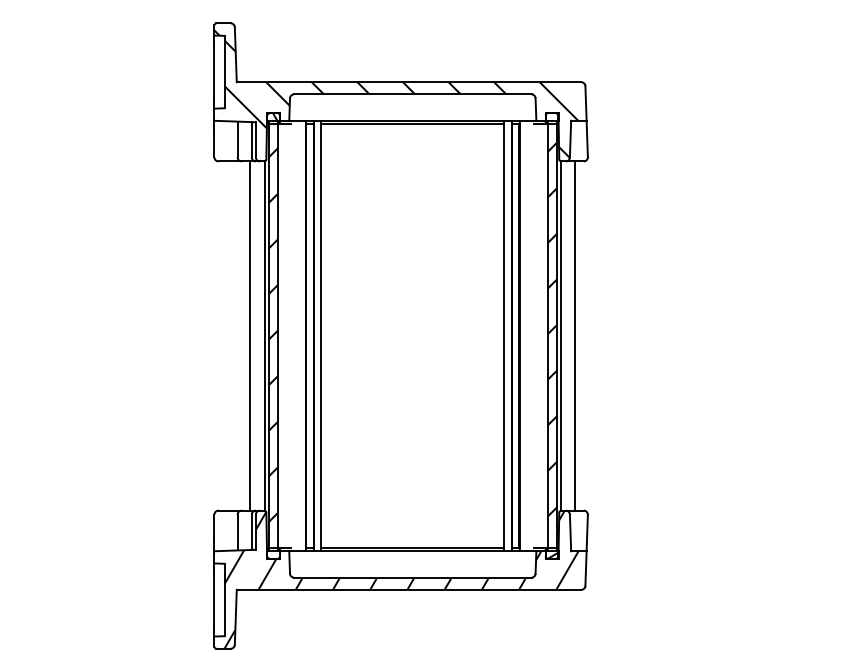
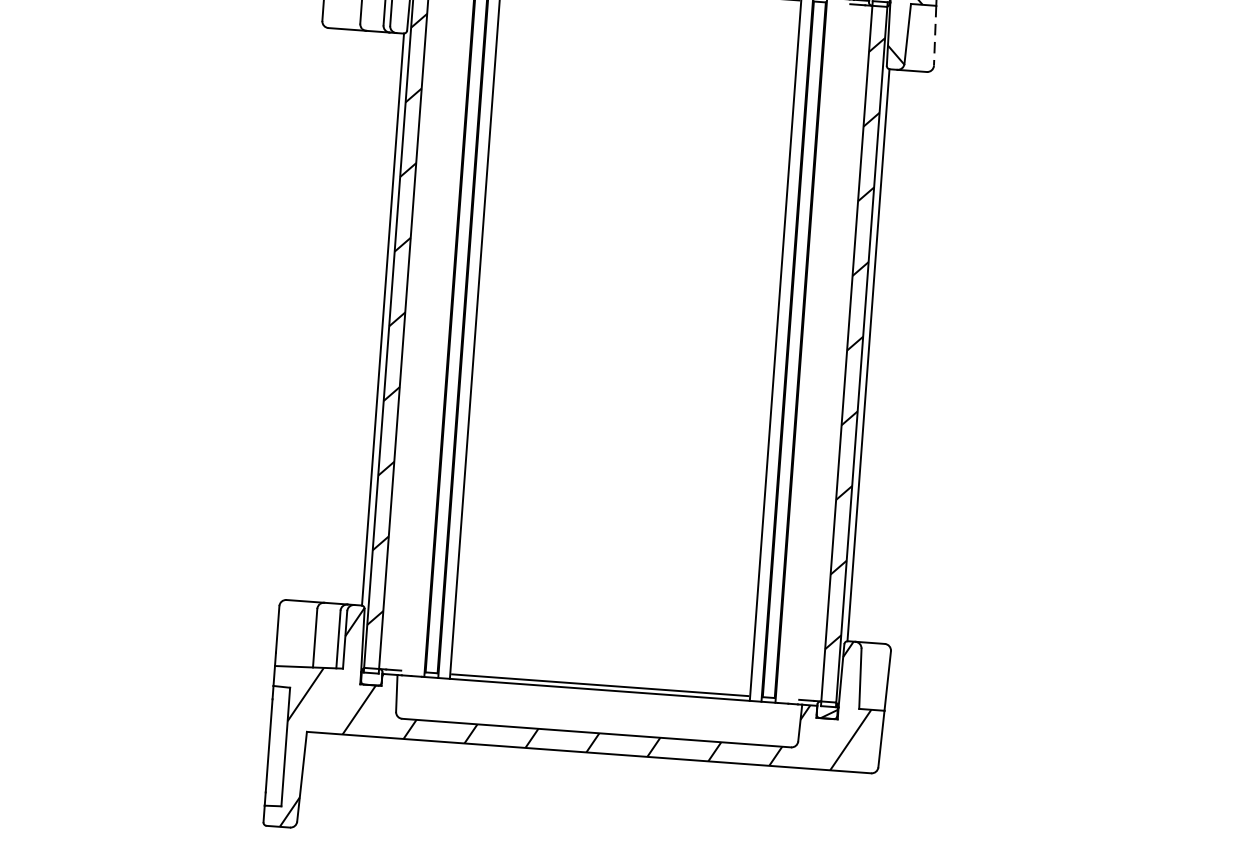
line: (587, 139) -> (935, 36), solid -> dashed
line: (250, 335) -> (359, 317), removed
line: (575, 335) -> (892, 356), removed

